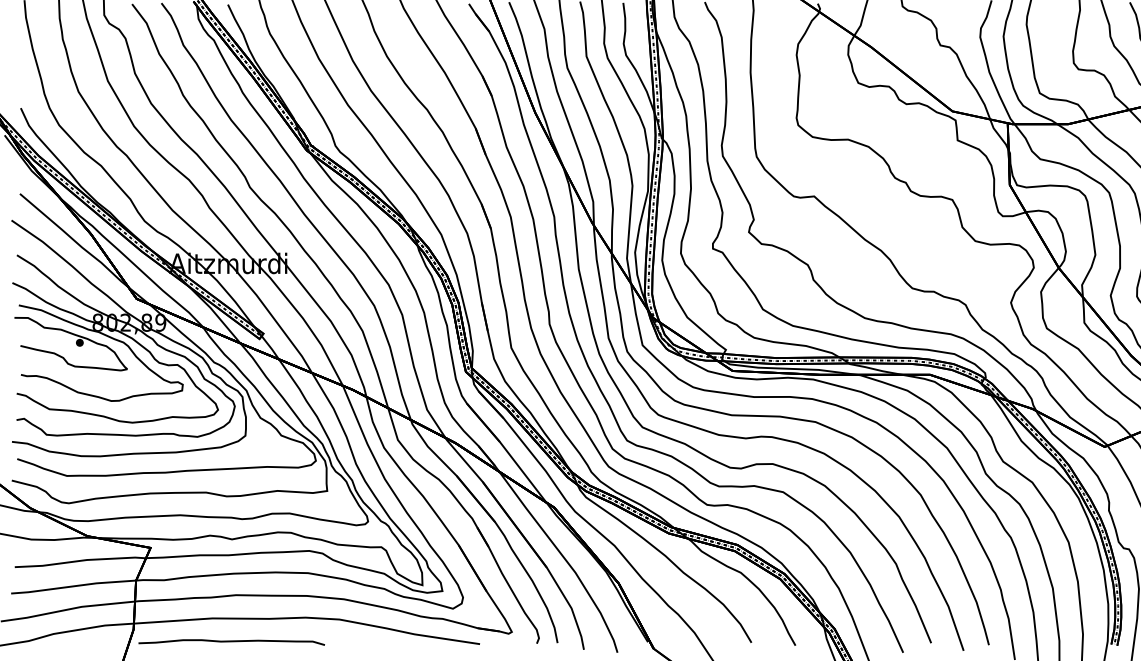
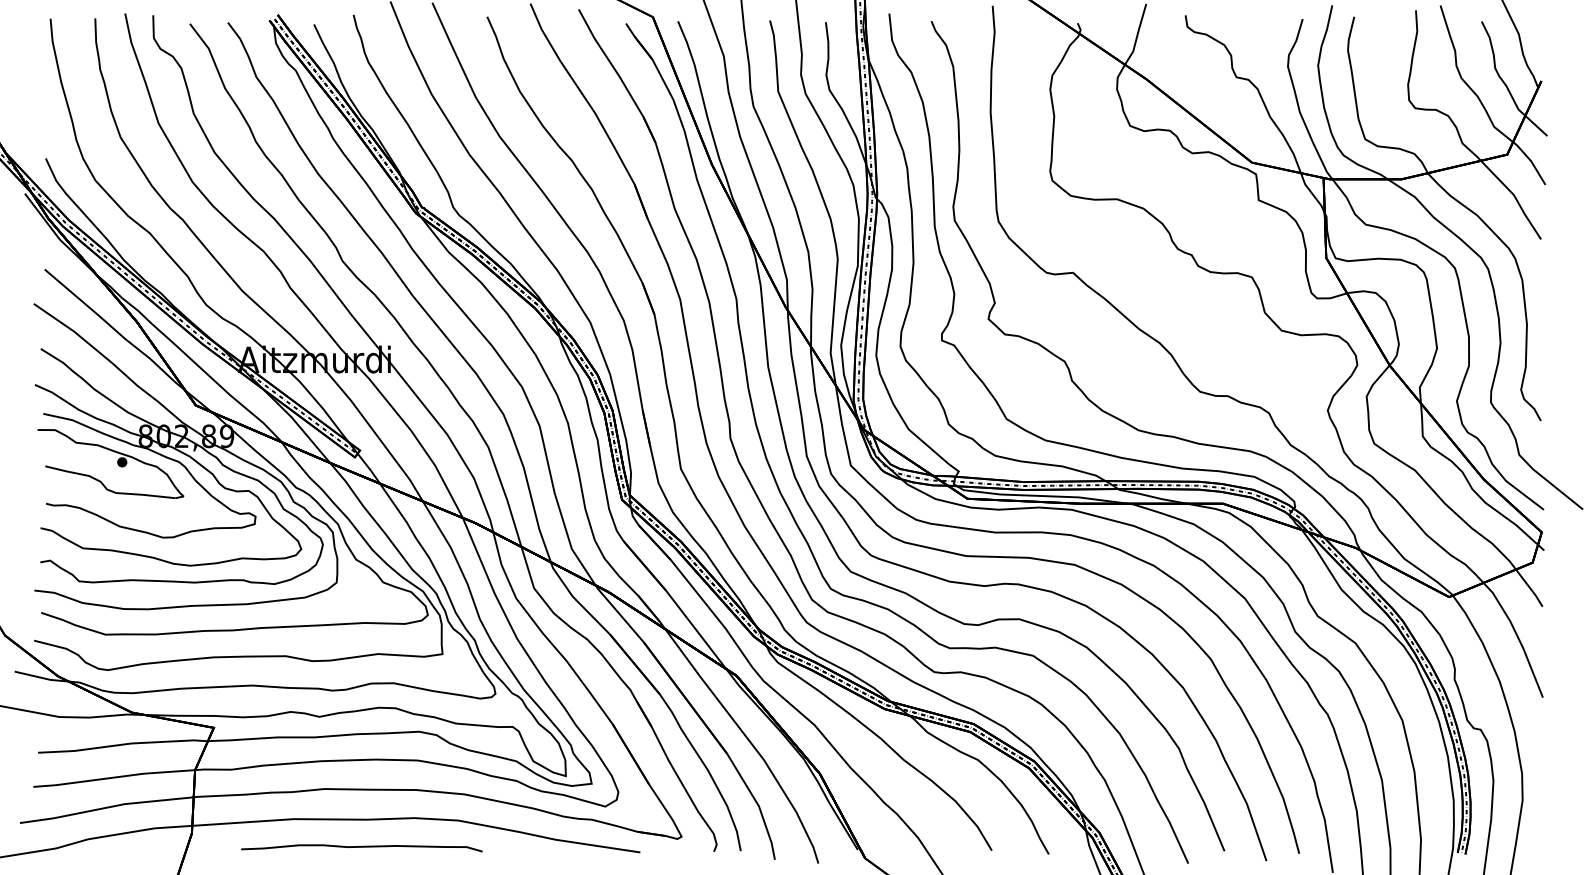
curve: (231, 641) -> (361, 847), moved

